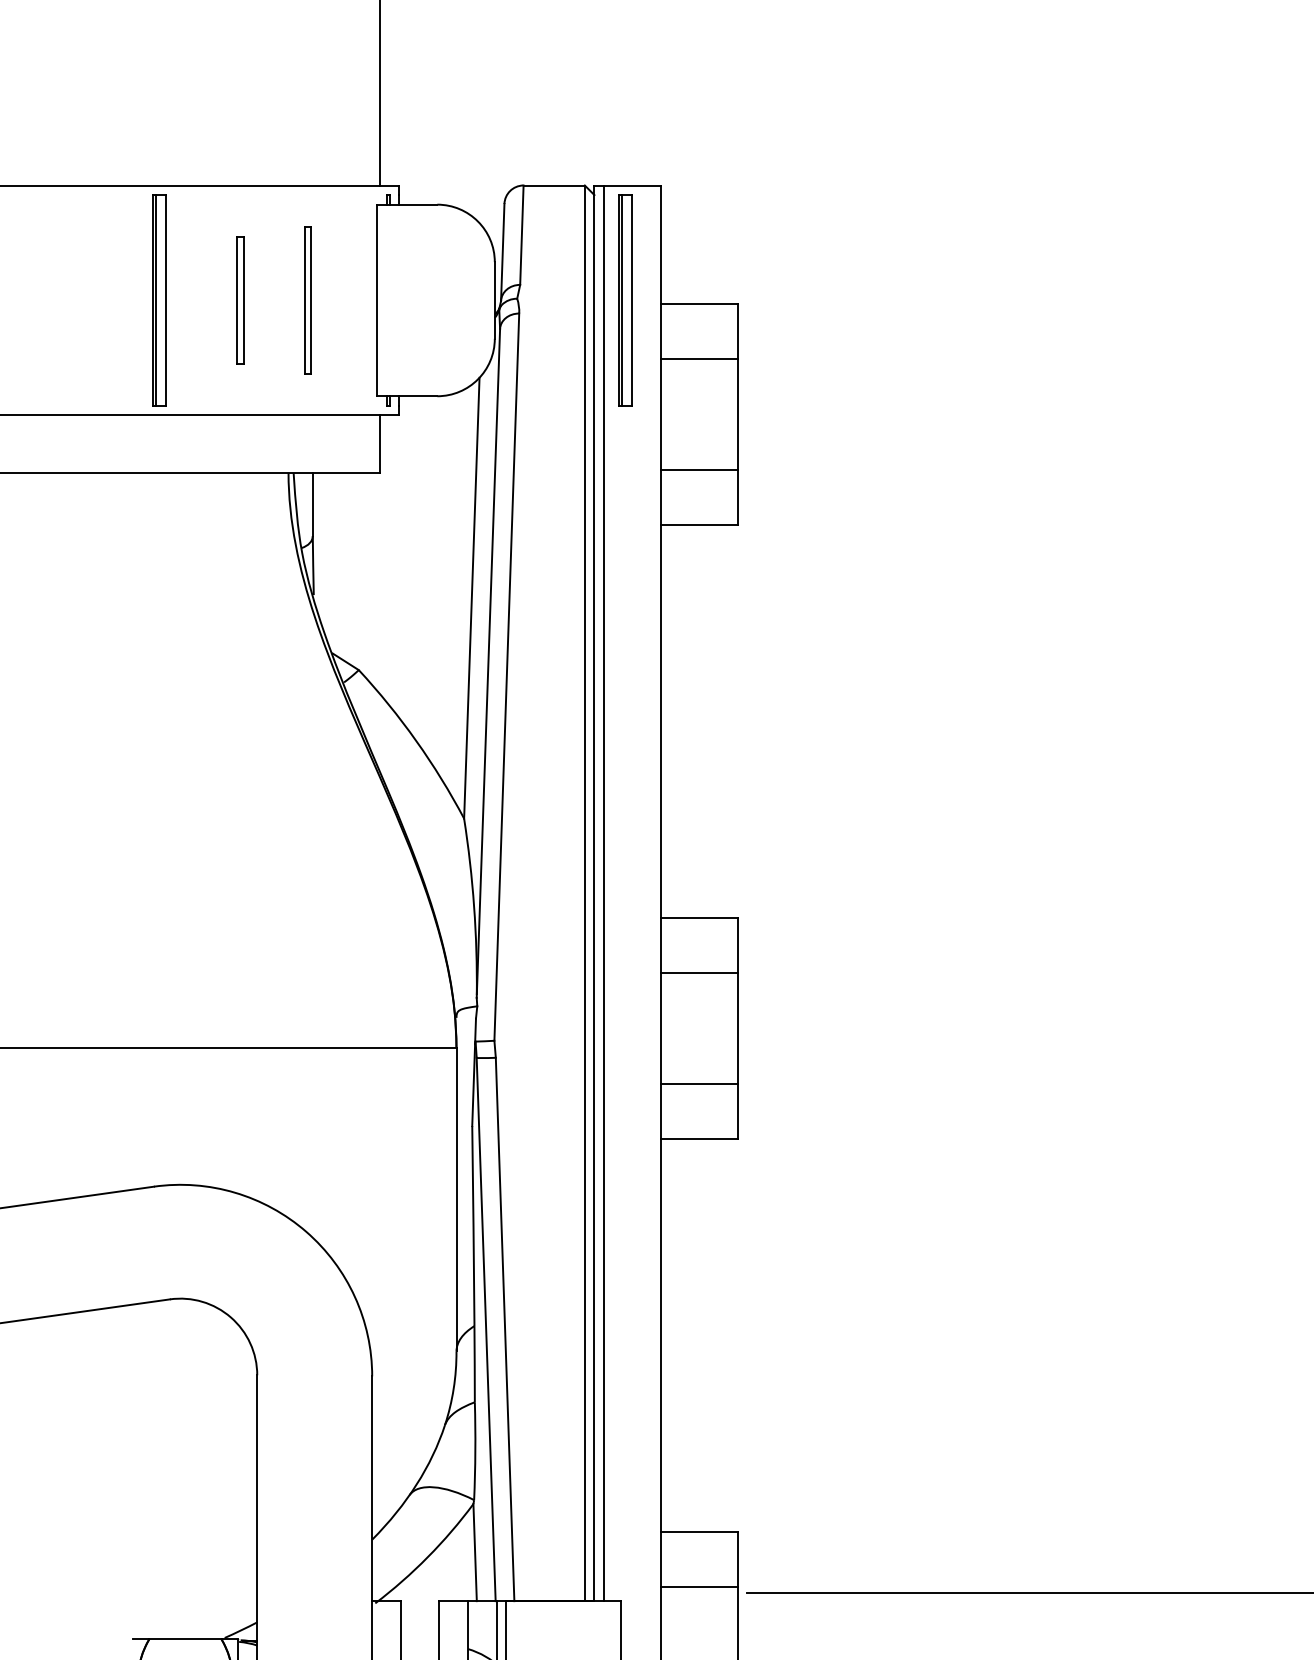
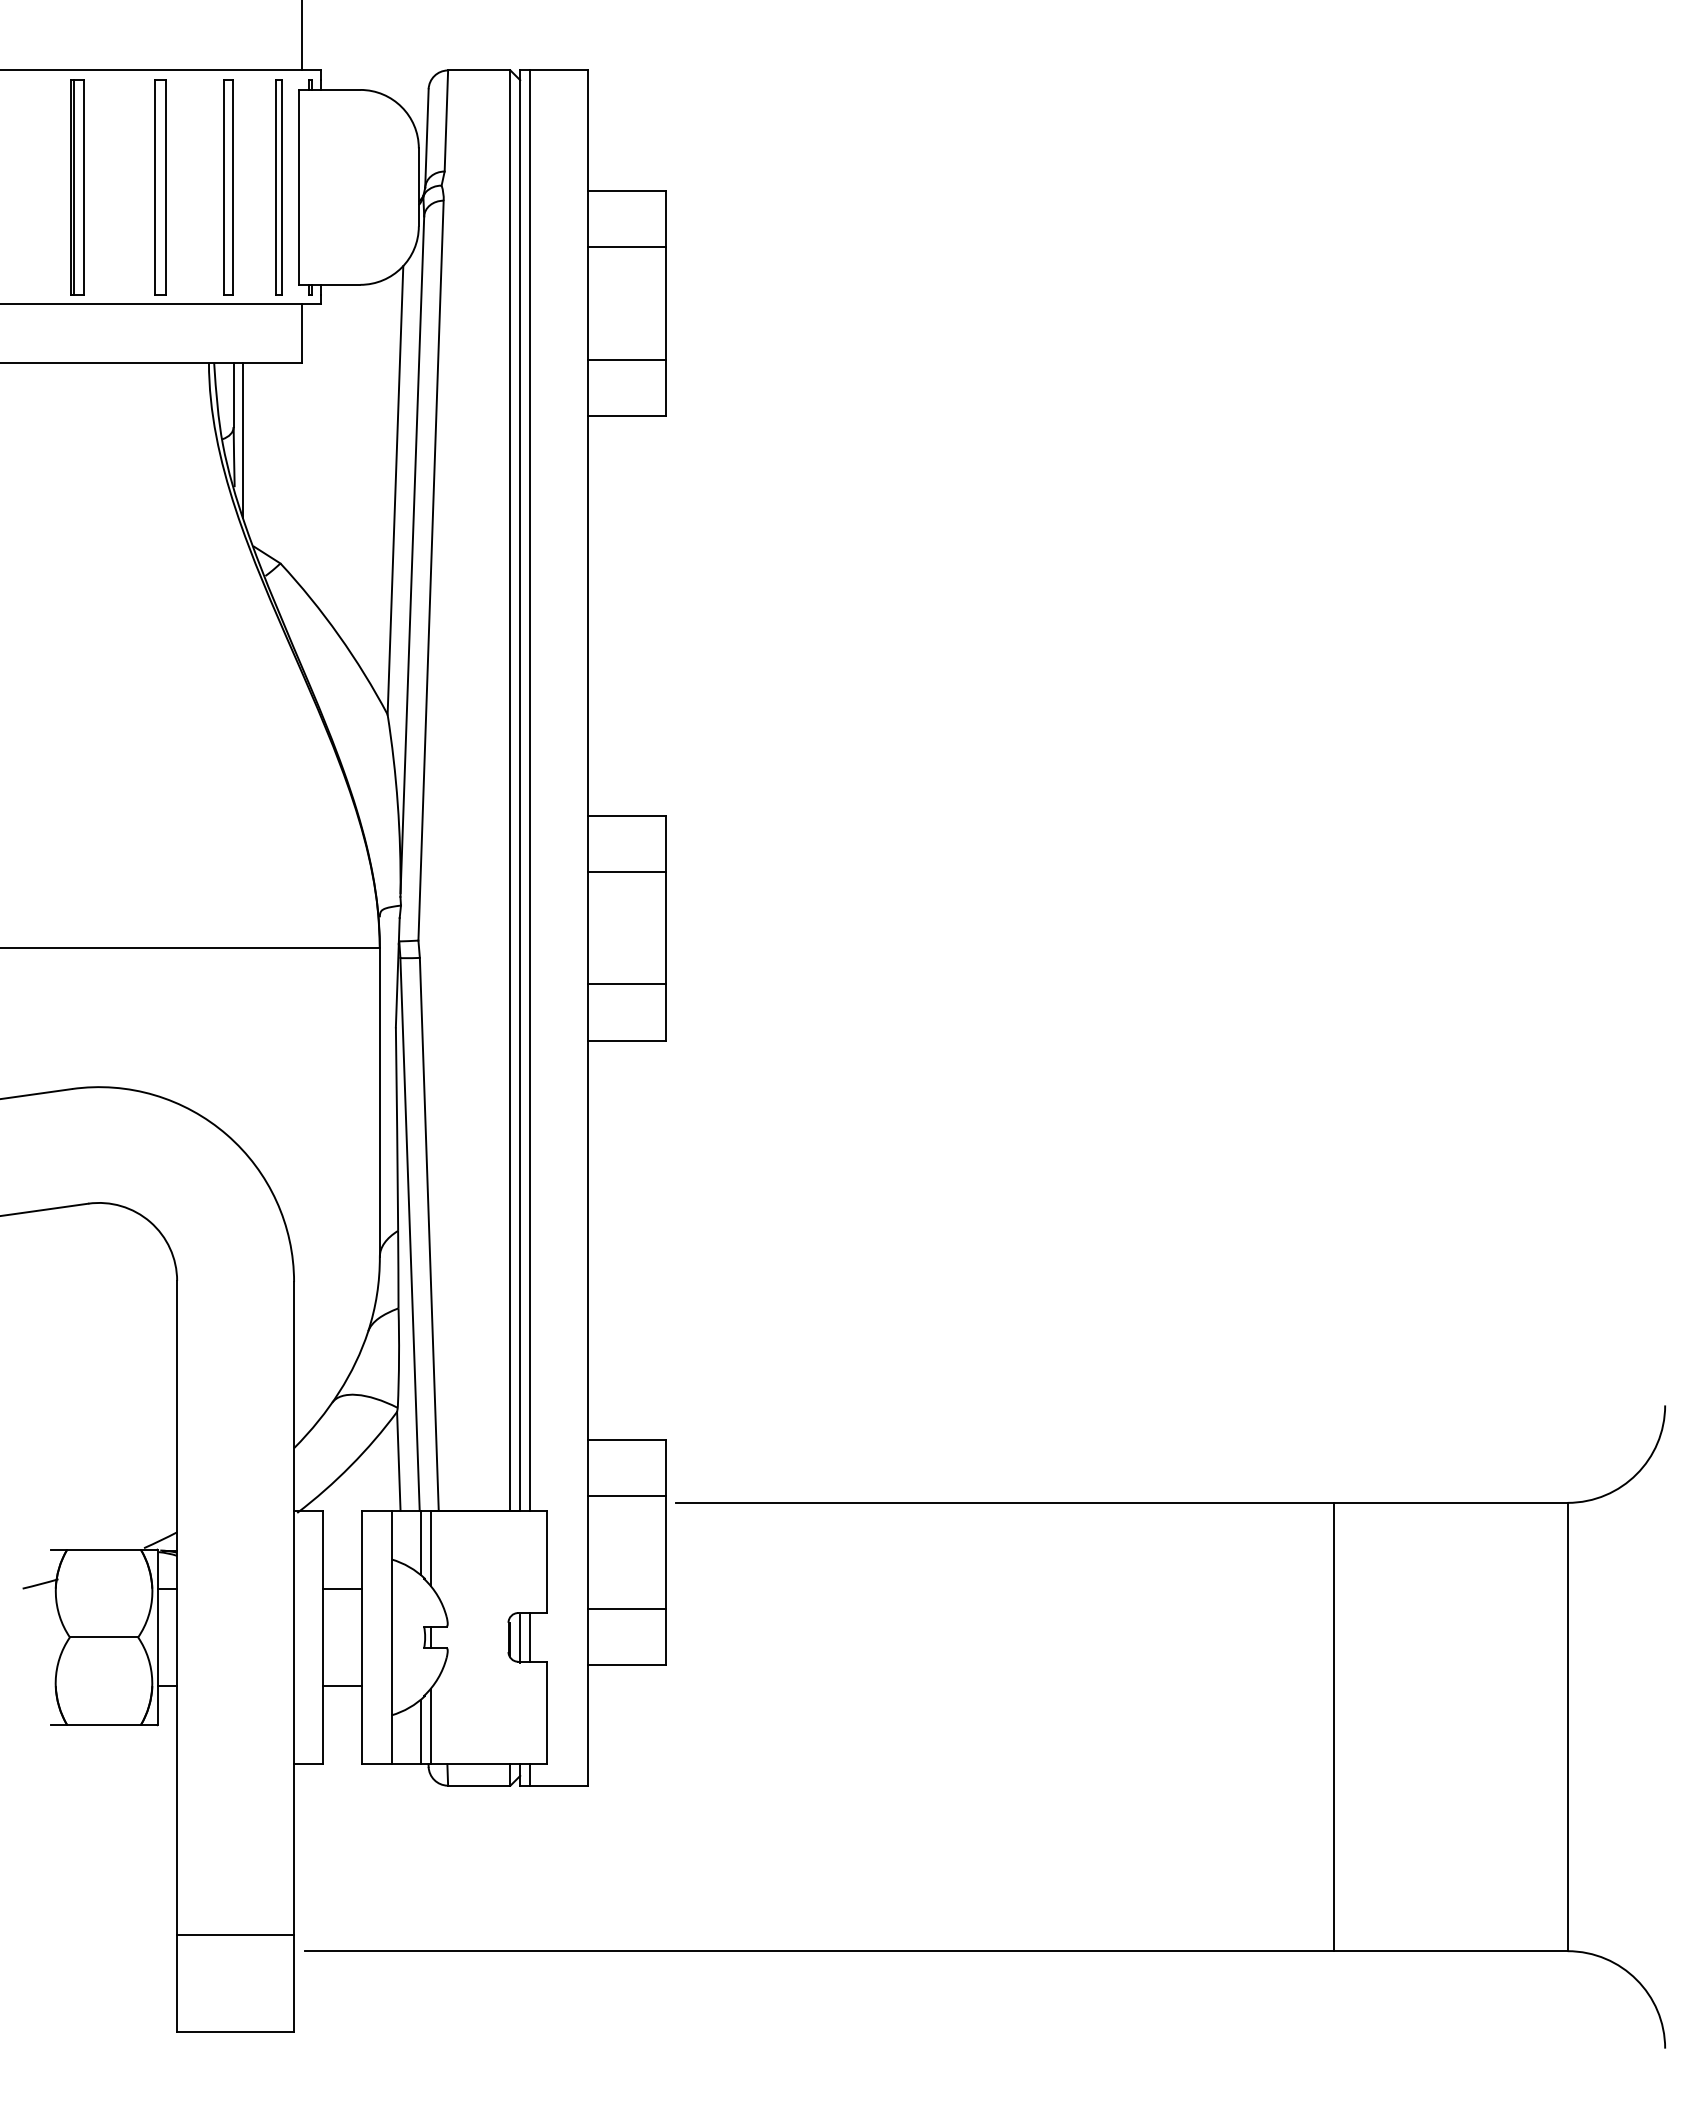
part: (240, 300) -> (160, 187), size x1.67
part: (307, 300) -> (228, 187), size x1.43
part: (356, 300) -> (278, 187), added
part: (625, 300) -> (551, 187), removed
line: (322, 549) -> (243, 440), added

